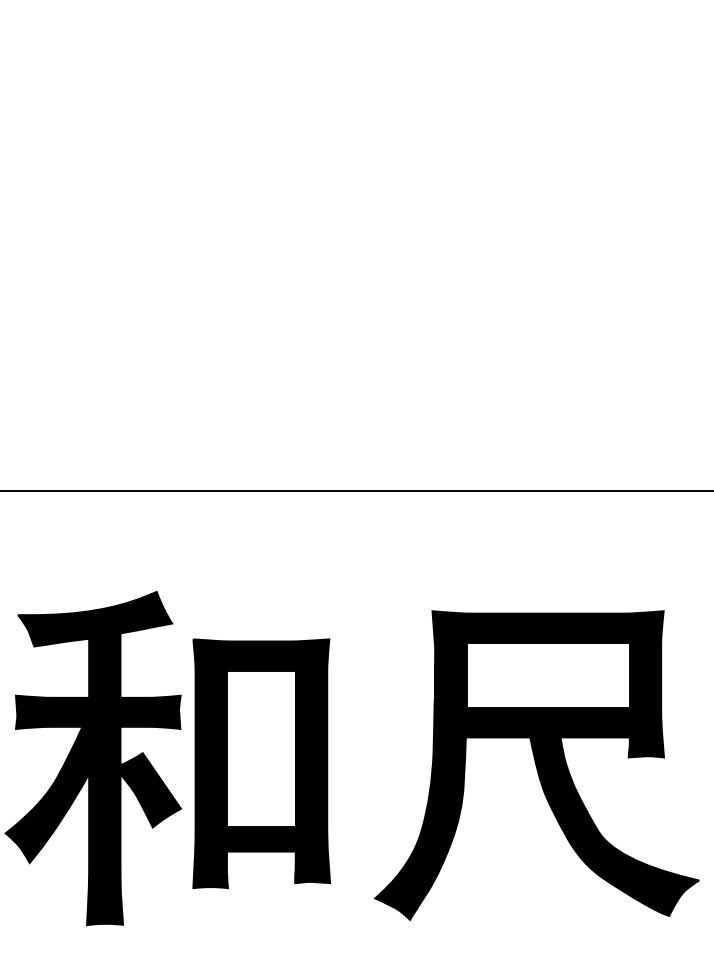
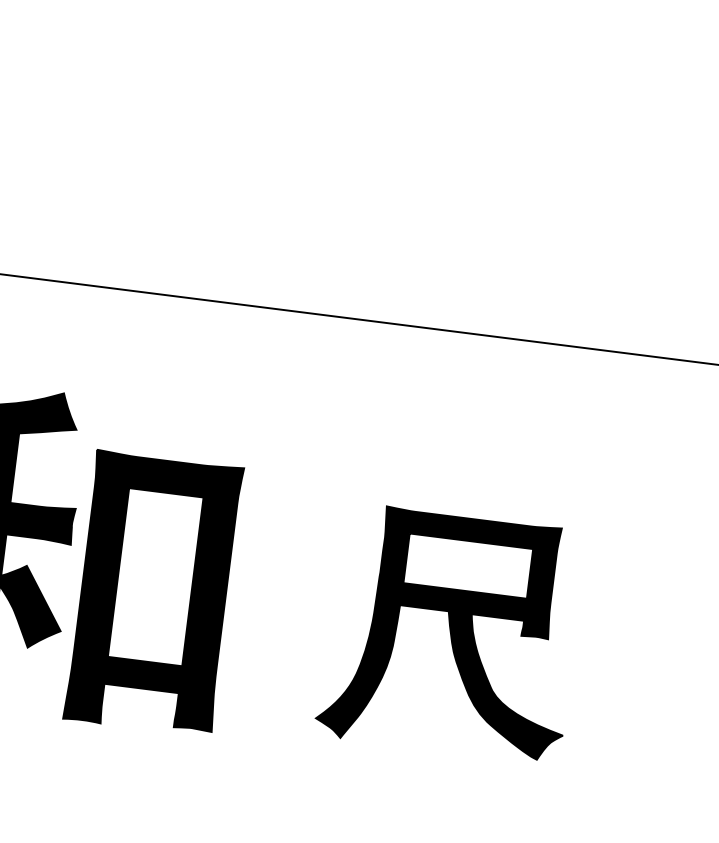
part: (536, 765) -> (450, 632), size x0.7

